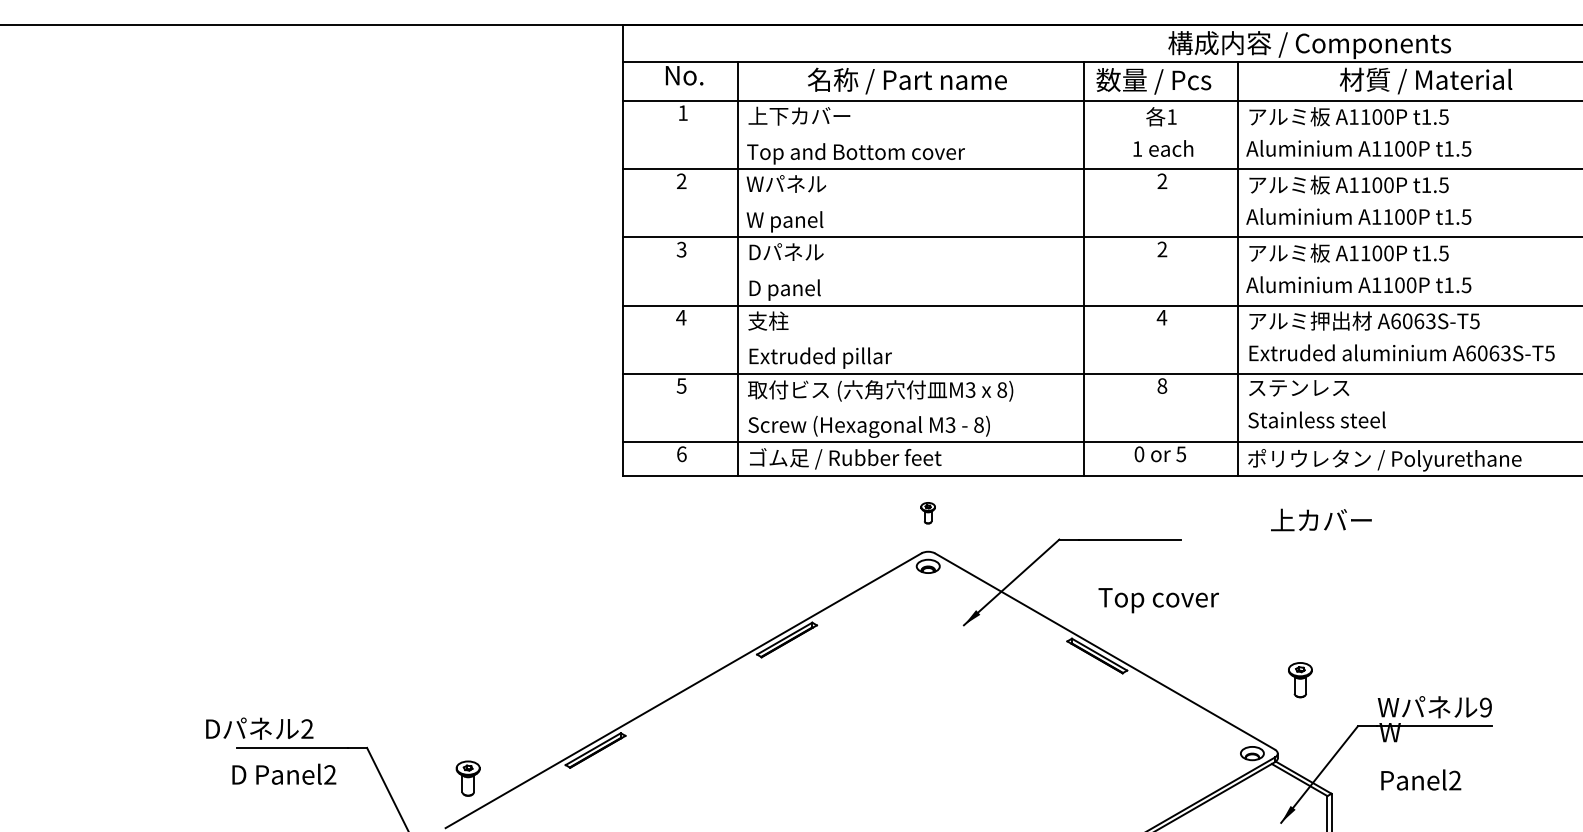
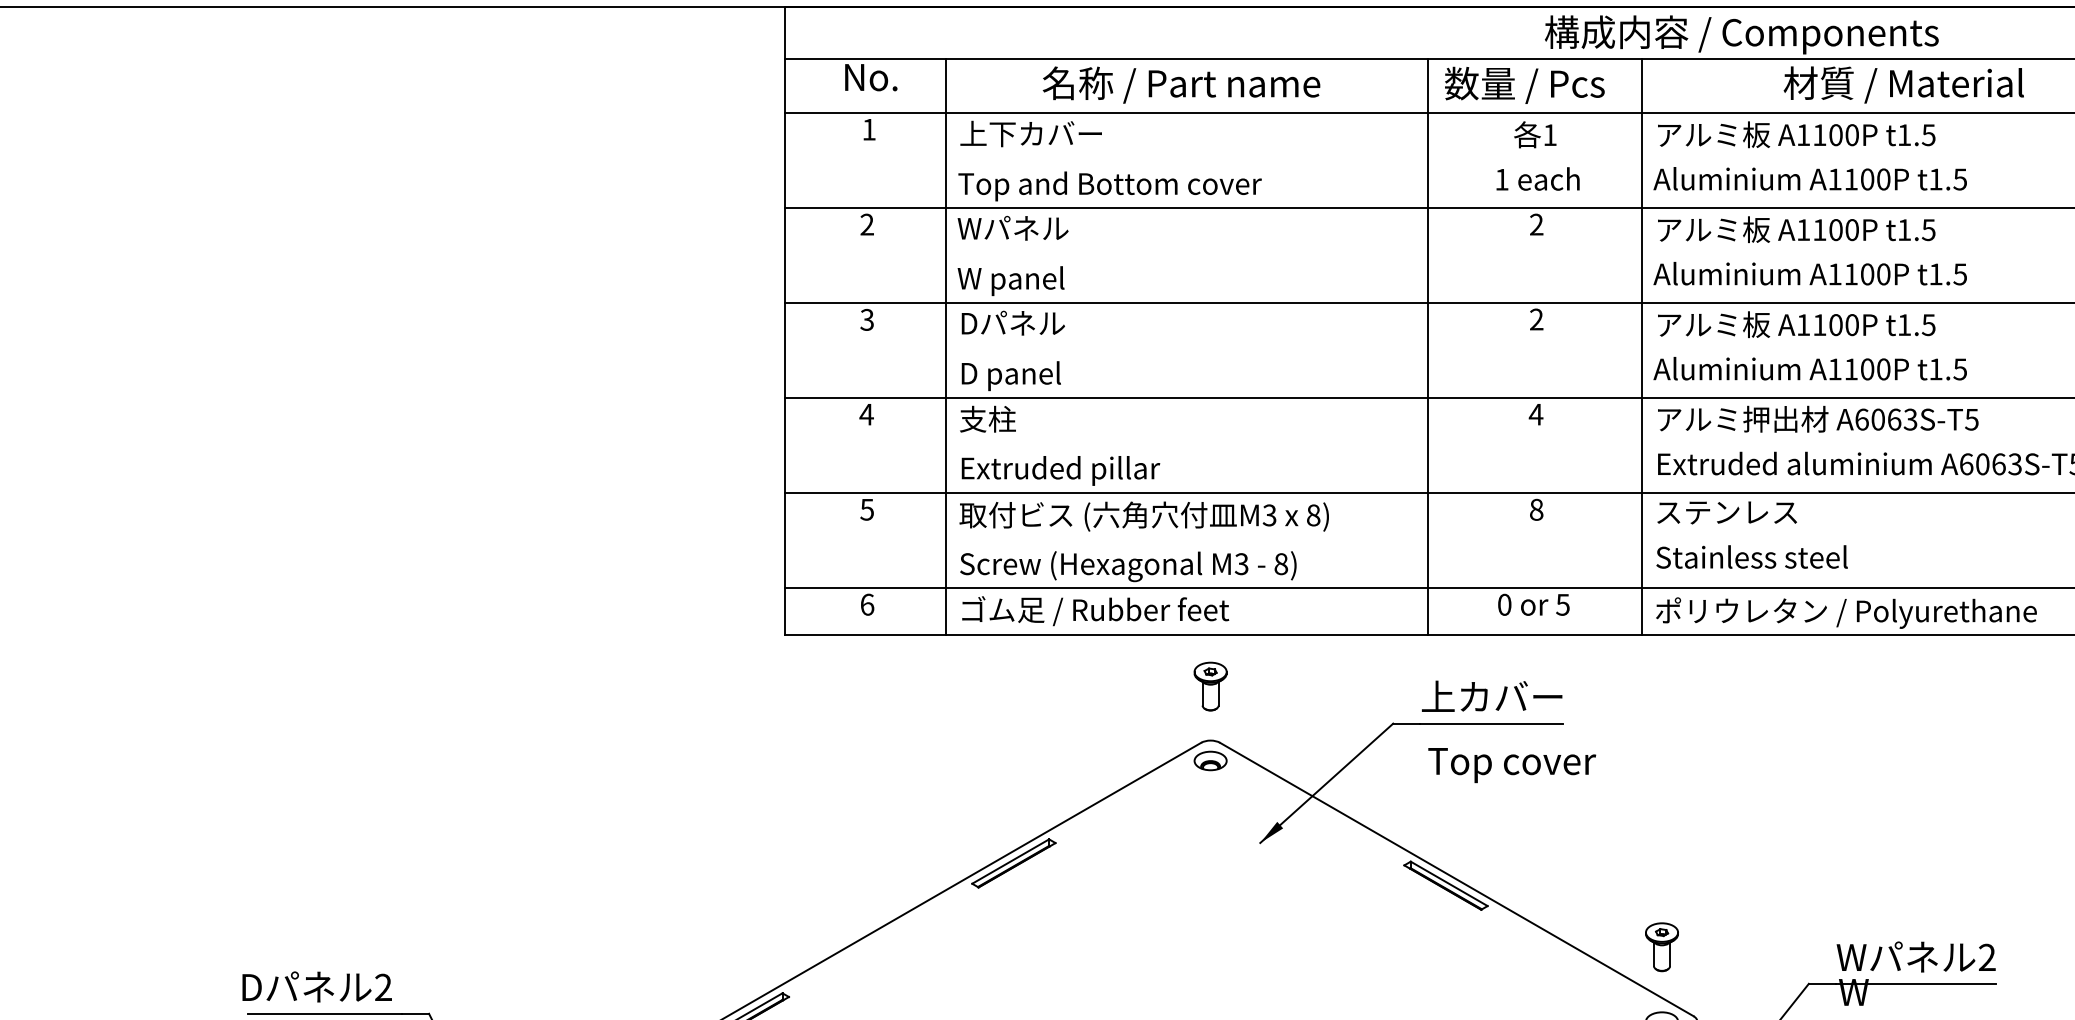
part: (927, 513) -> (1209, 687), size x1.67
text: (1321, 519) -> (1492, 695), moved
text: (1158, 600) -> (1511, 765), moved
part: (1300, 680) -> (1662, 947), moved
text: (1485, 707) -> (1986, 957), 9 -> 2
text: (259, 728) -> (316, 986), moved

